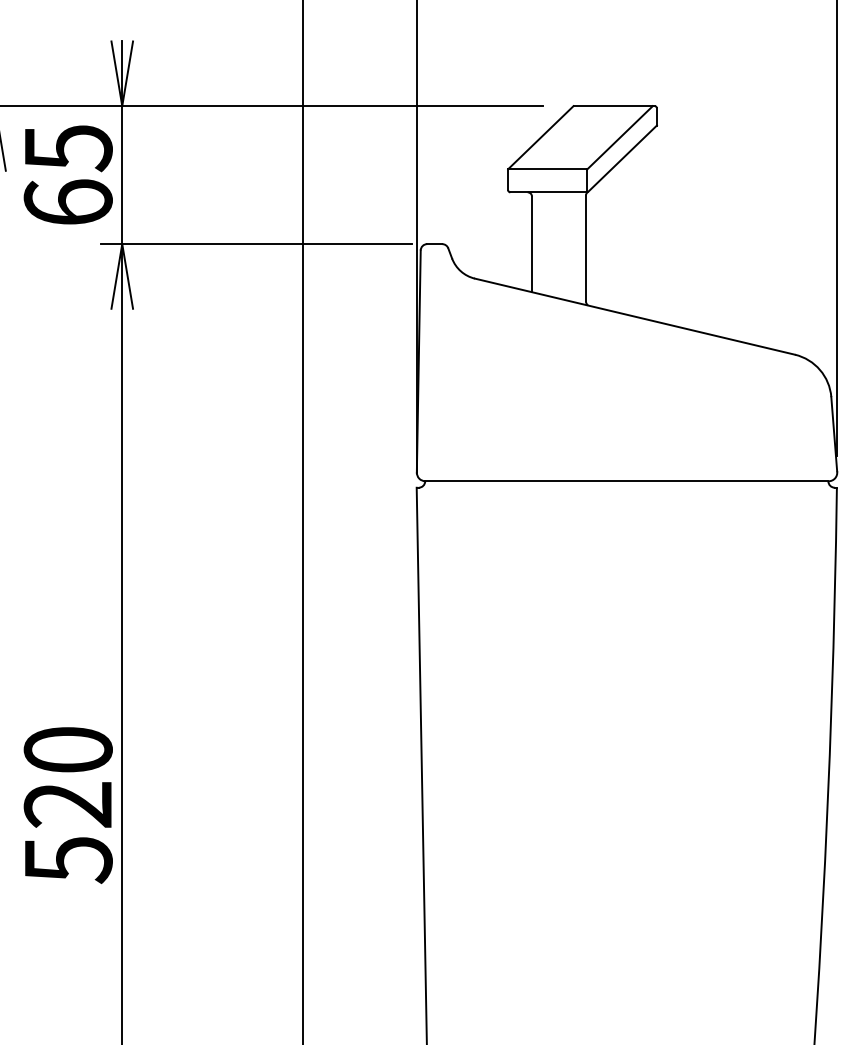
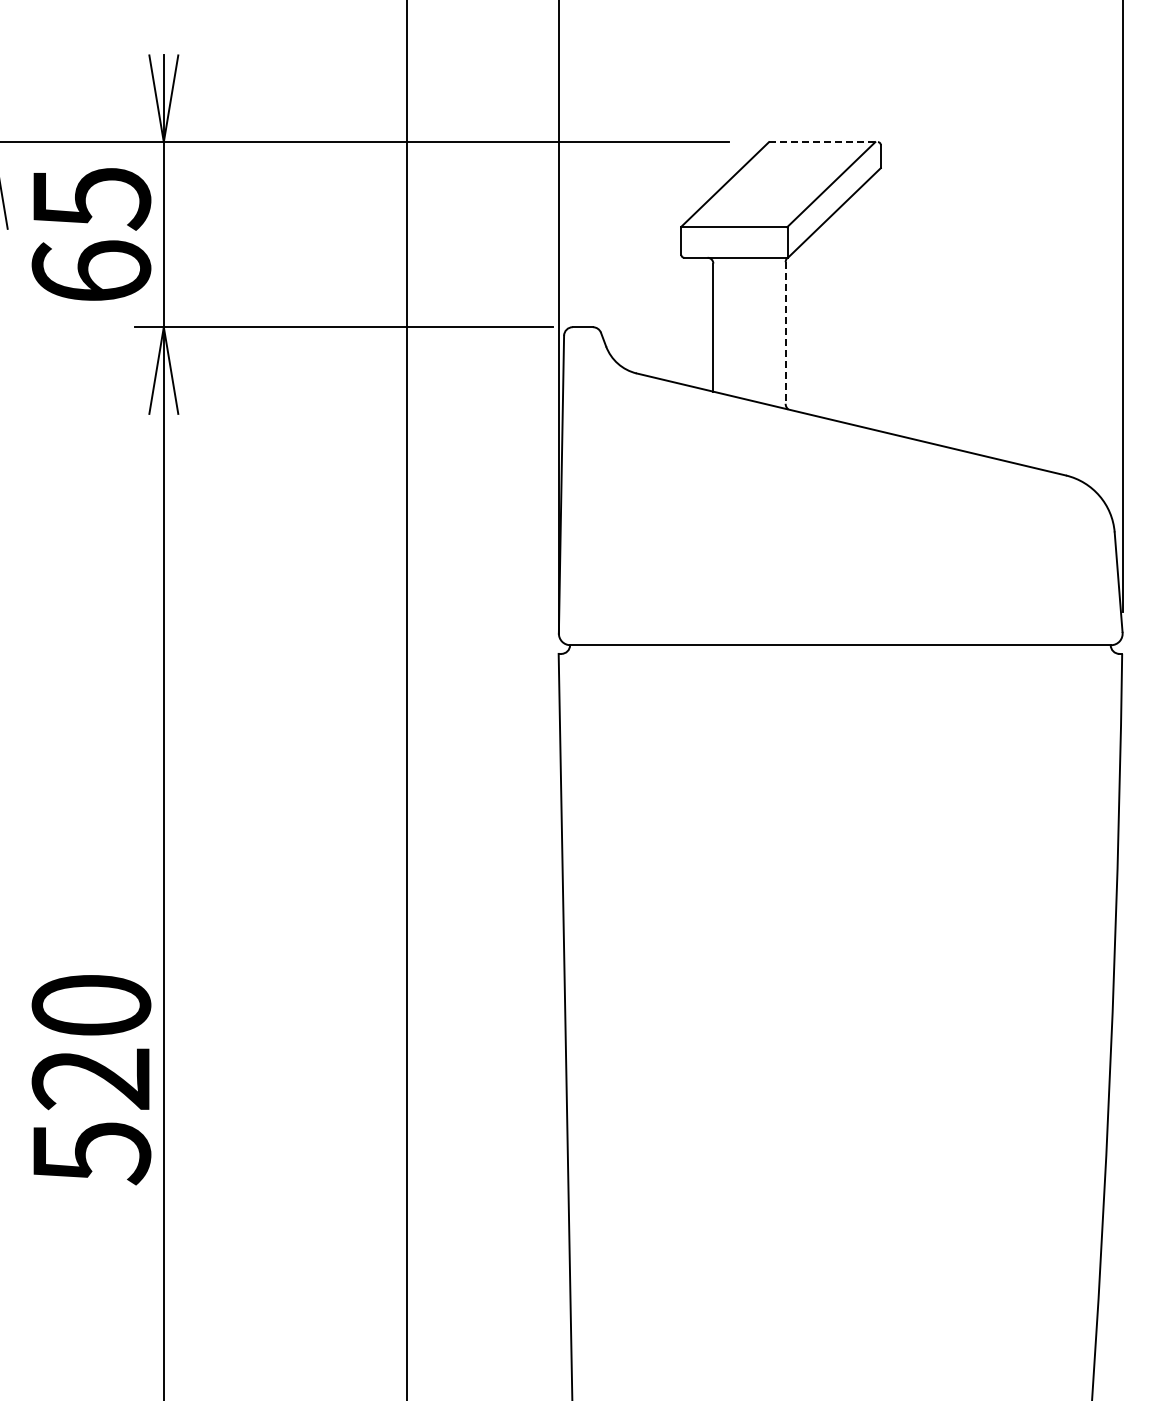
line: (614, 106) -> (823, 142), solid -> dashed
line: (585, 248) -> (785, 332), solid -> dashed

